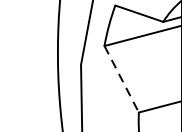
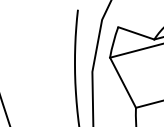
line: (122, 80) -> (123, 83), dashed -> solid

